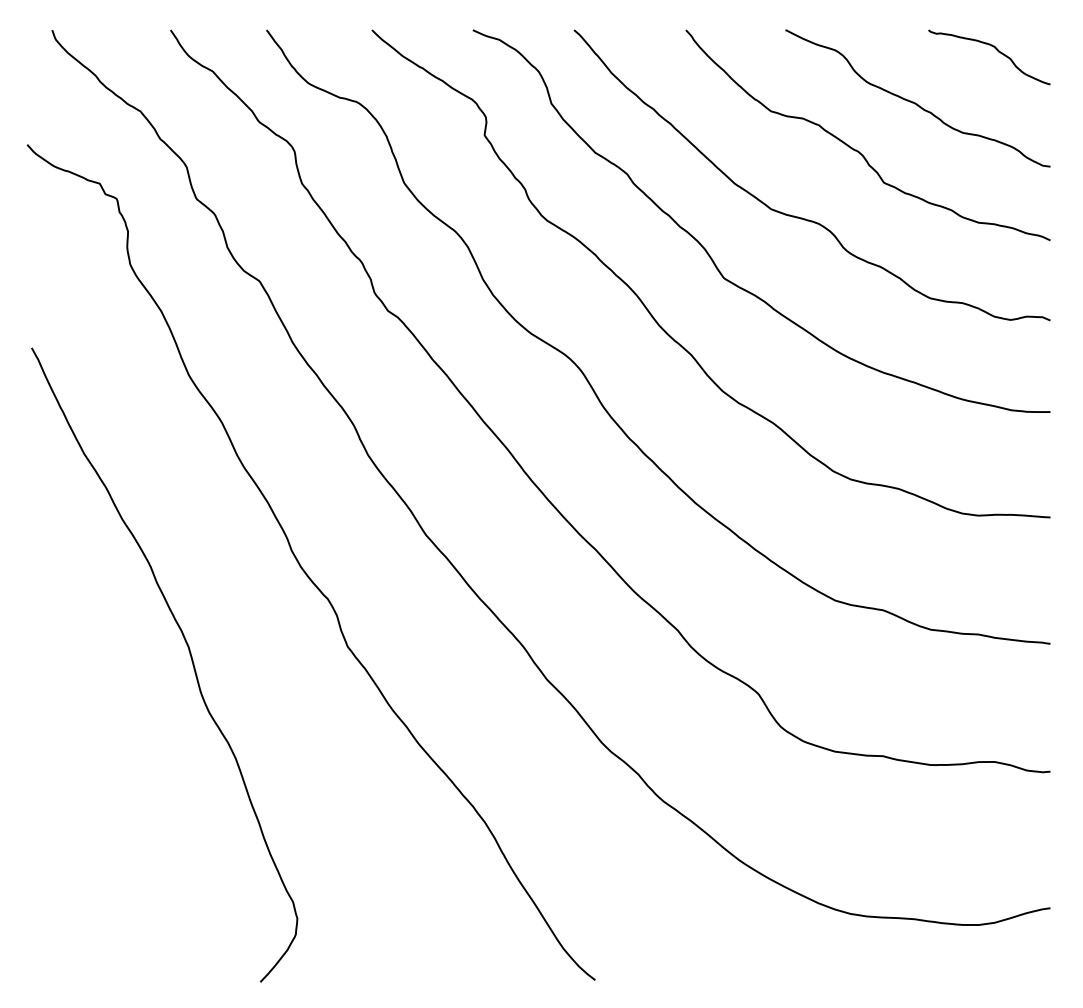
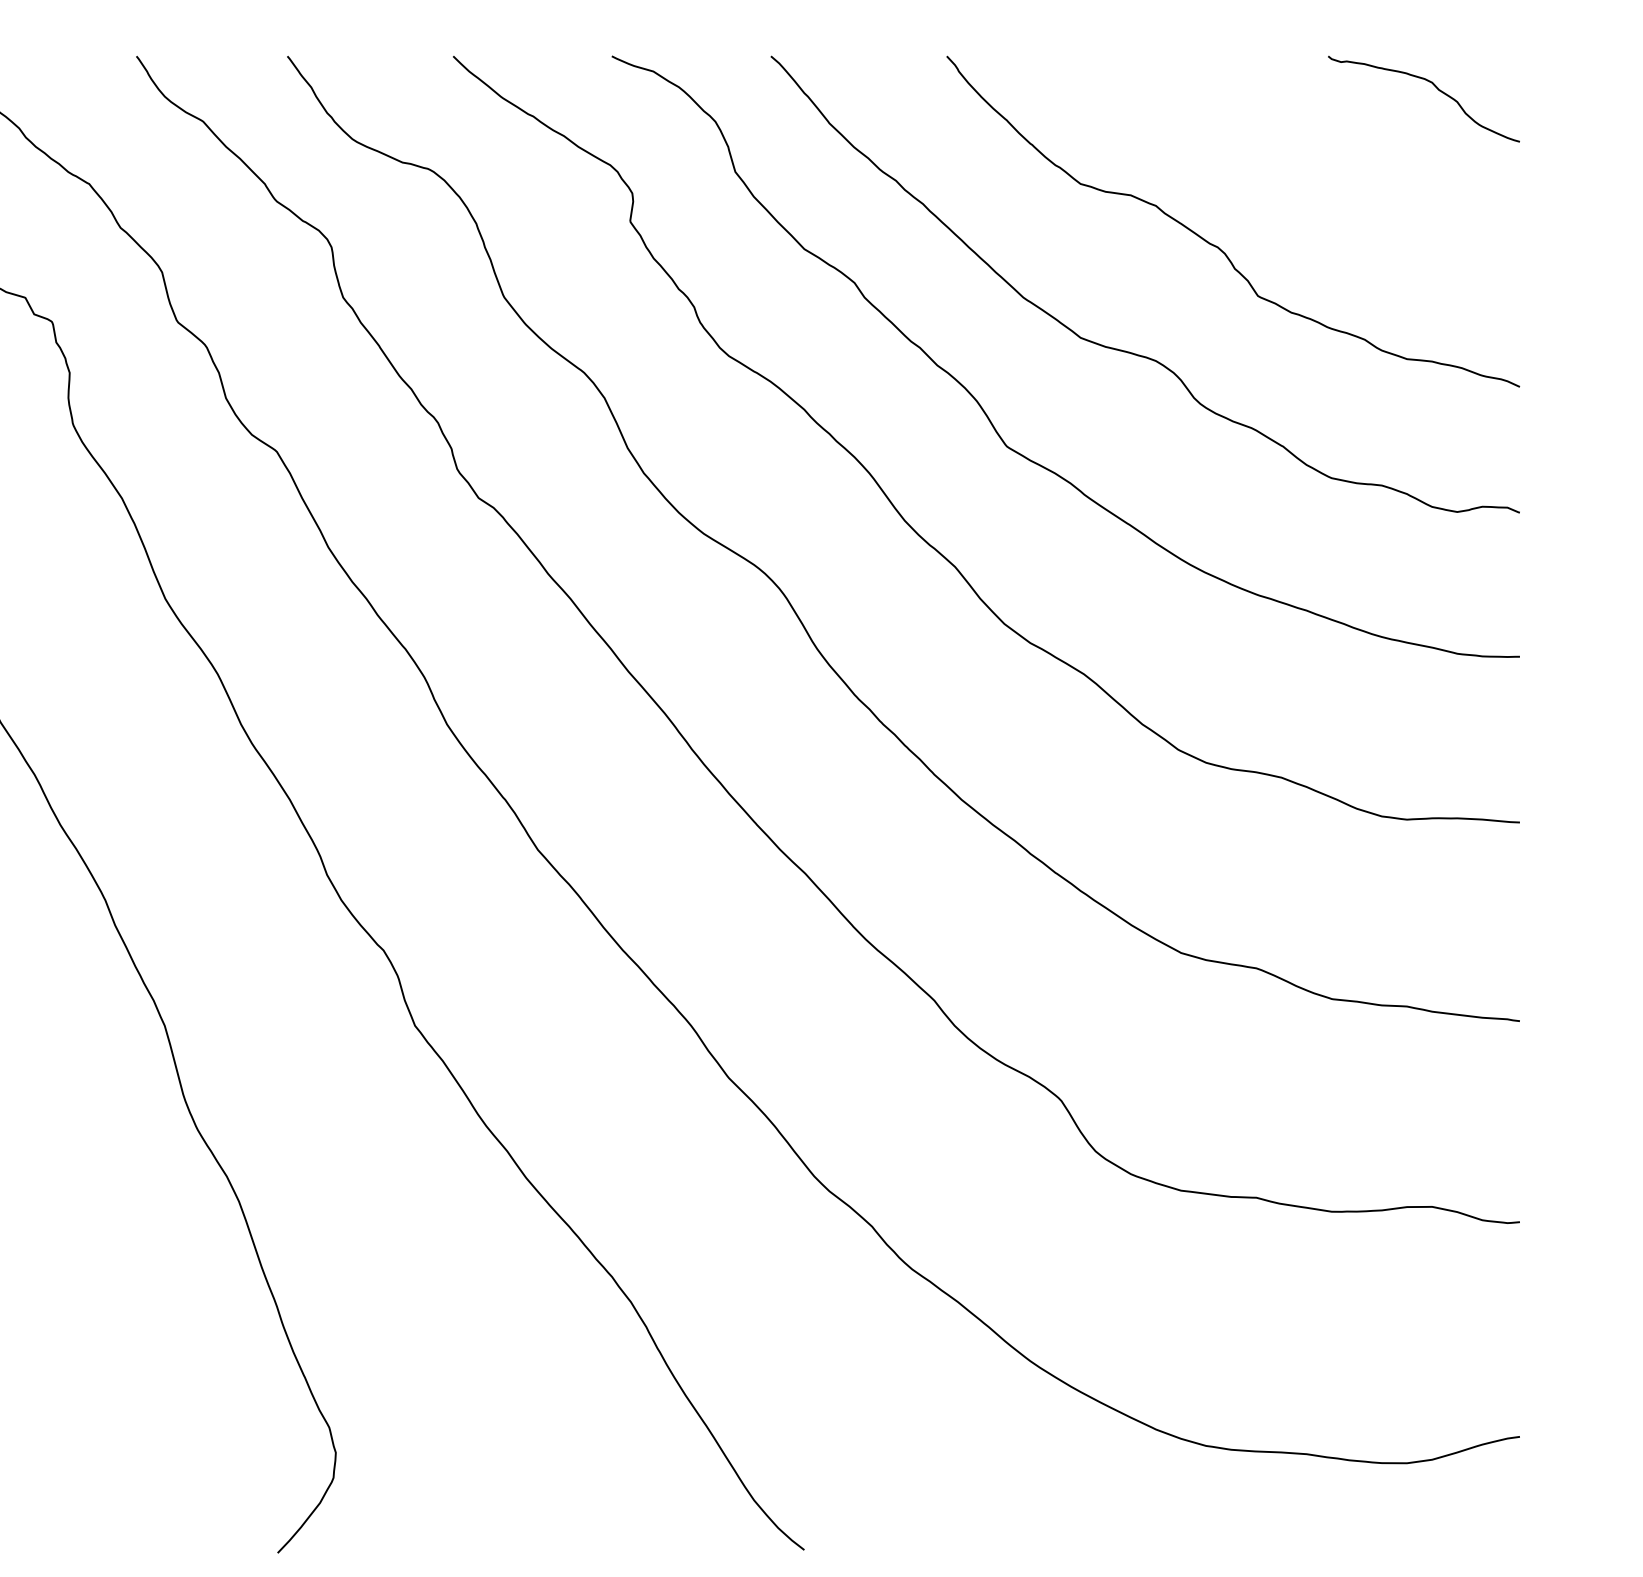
curve: (915, 102) -> (1307, 170), removed

